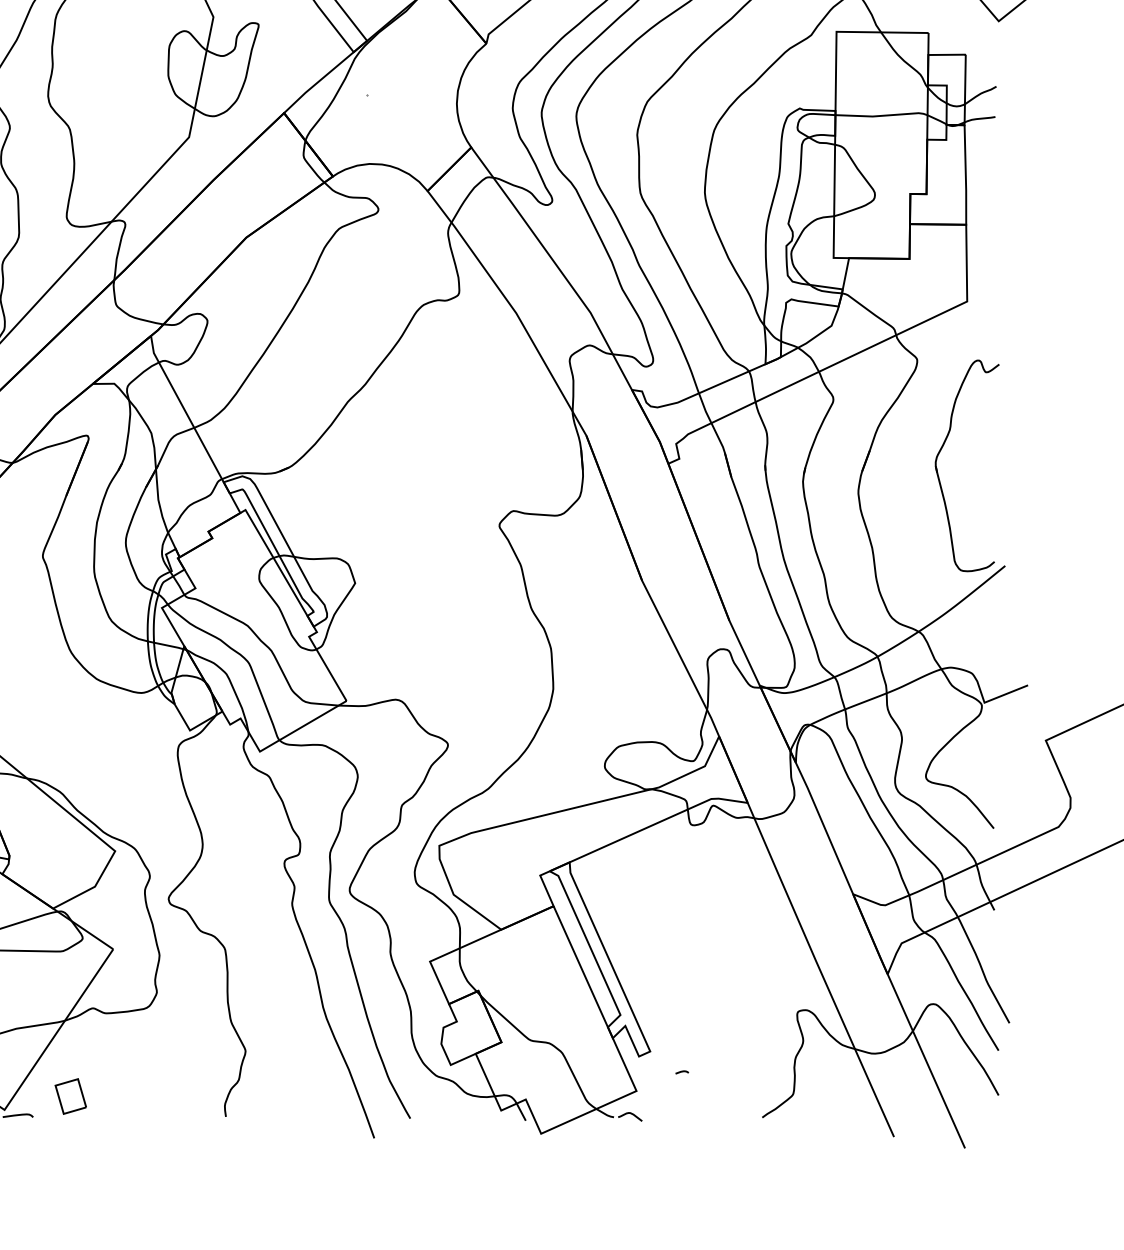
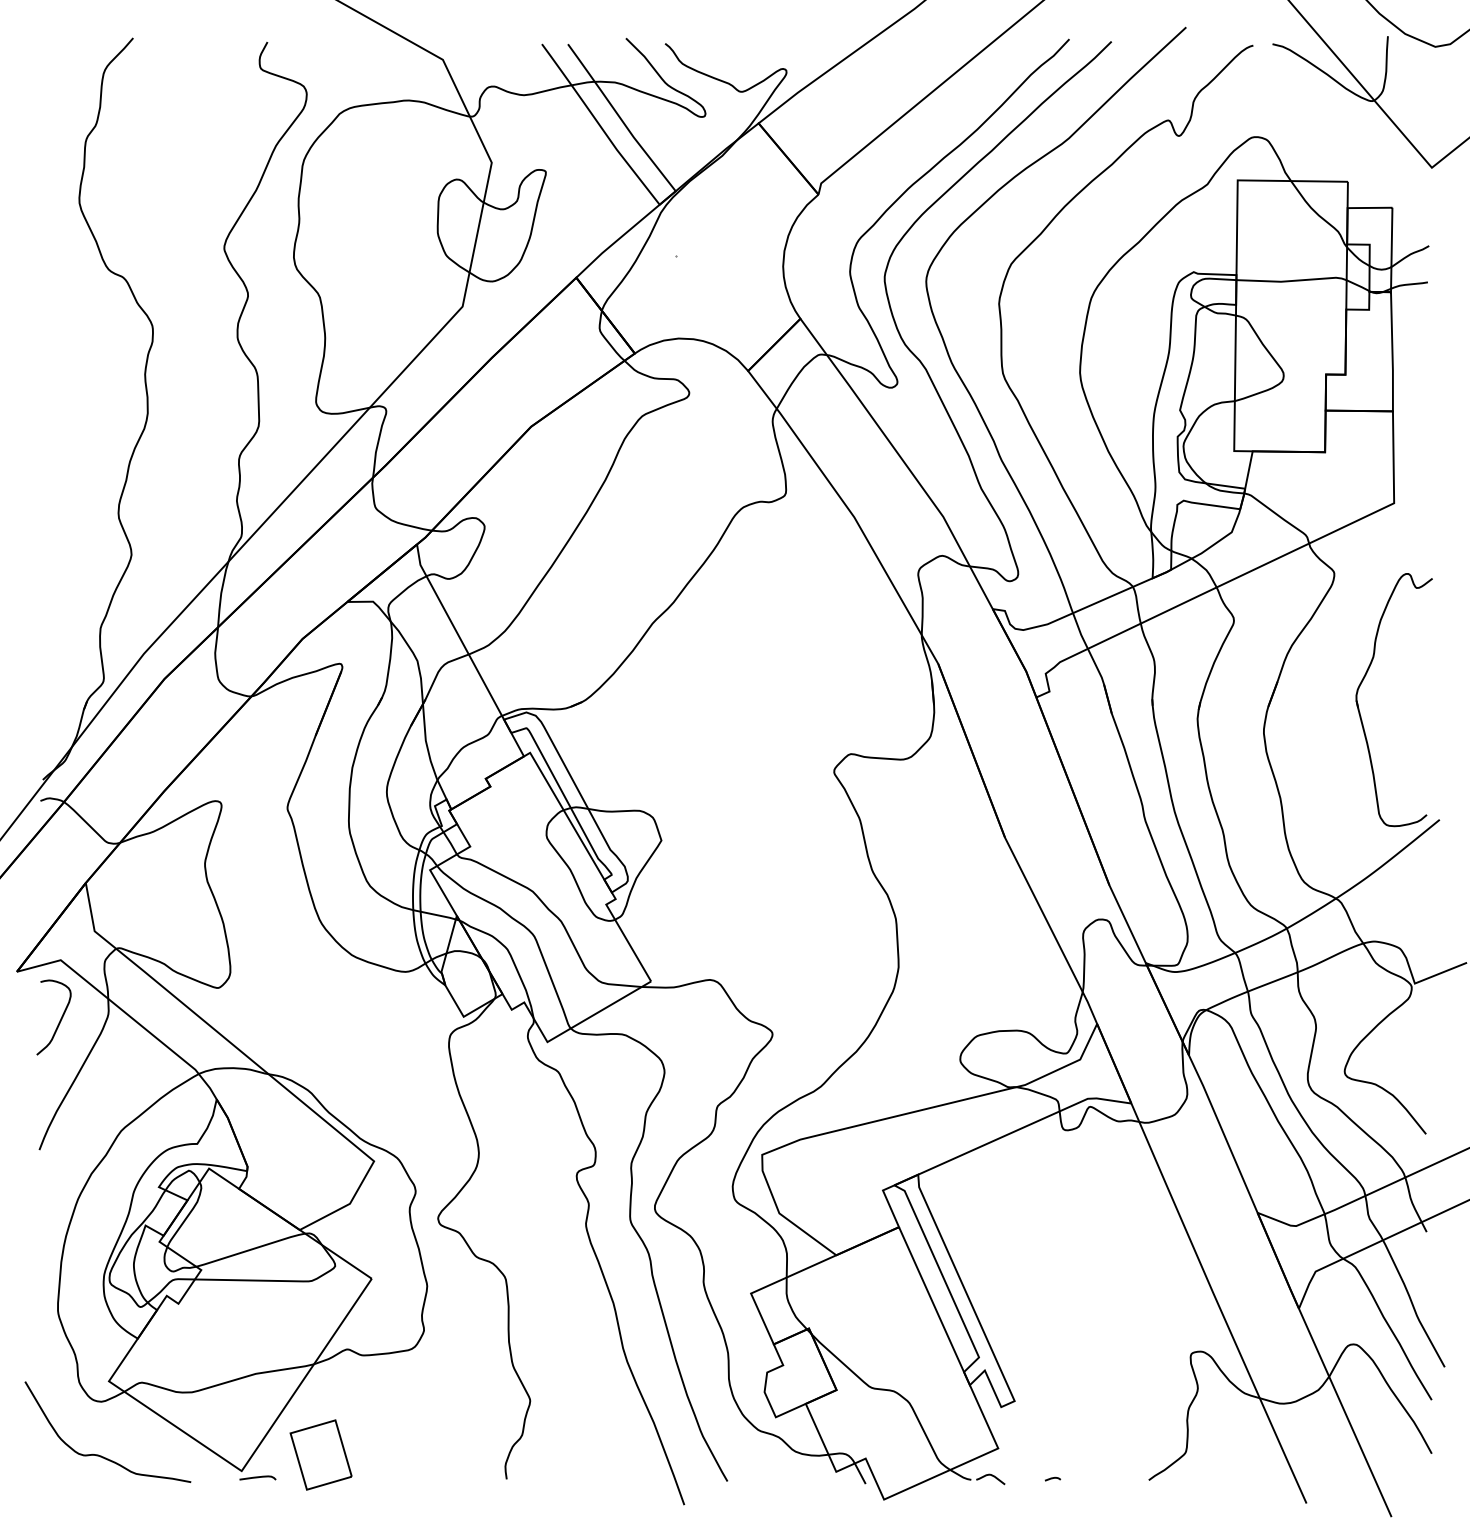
curve: (681, 1071) -> (1052, 1478), moved
part: (70, 1096) -> (320, 1454), size x1.67

